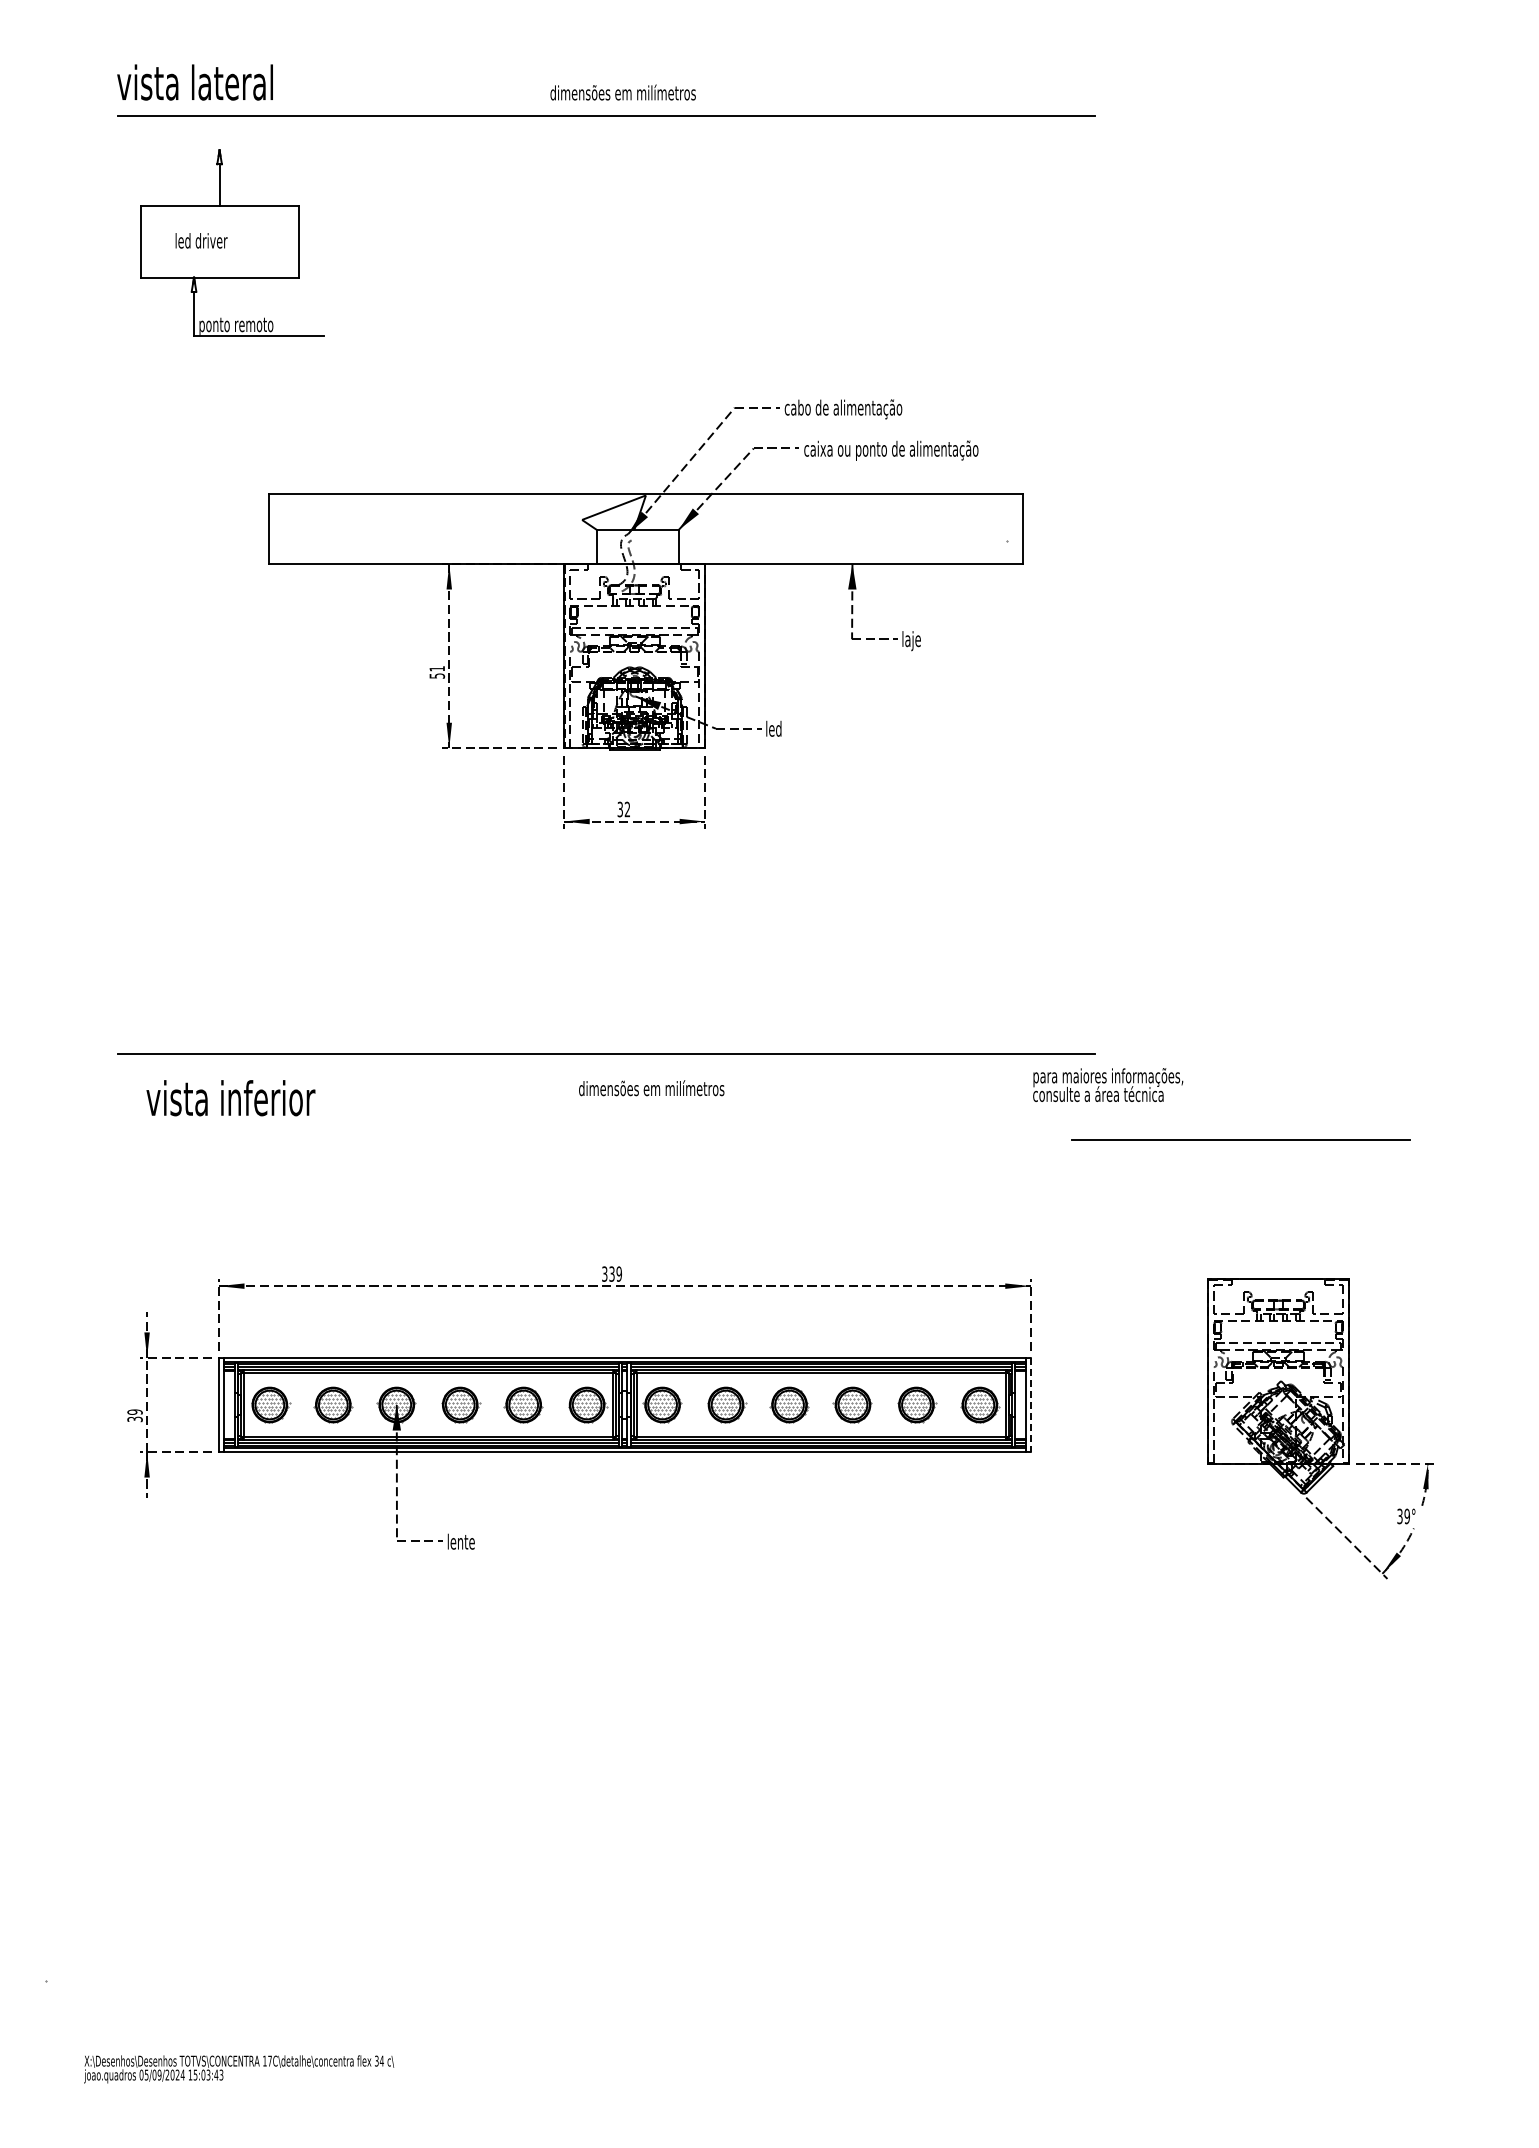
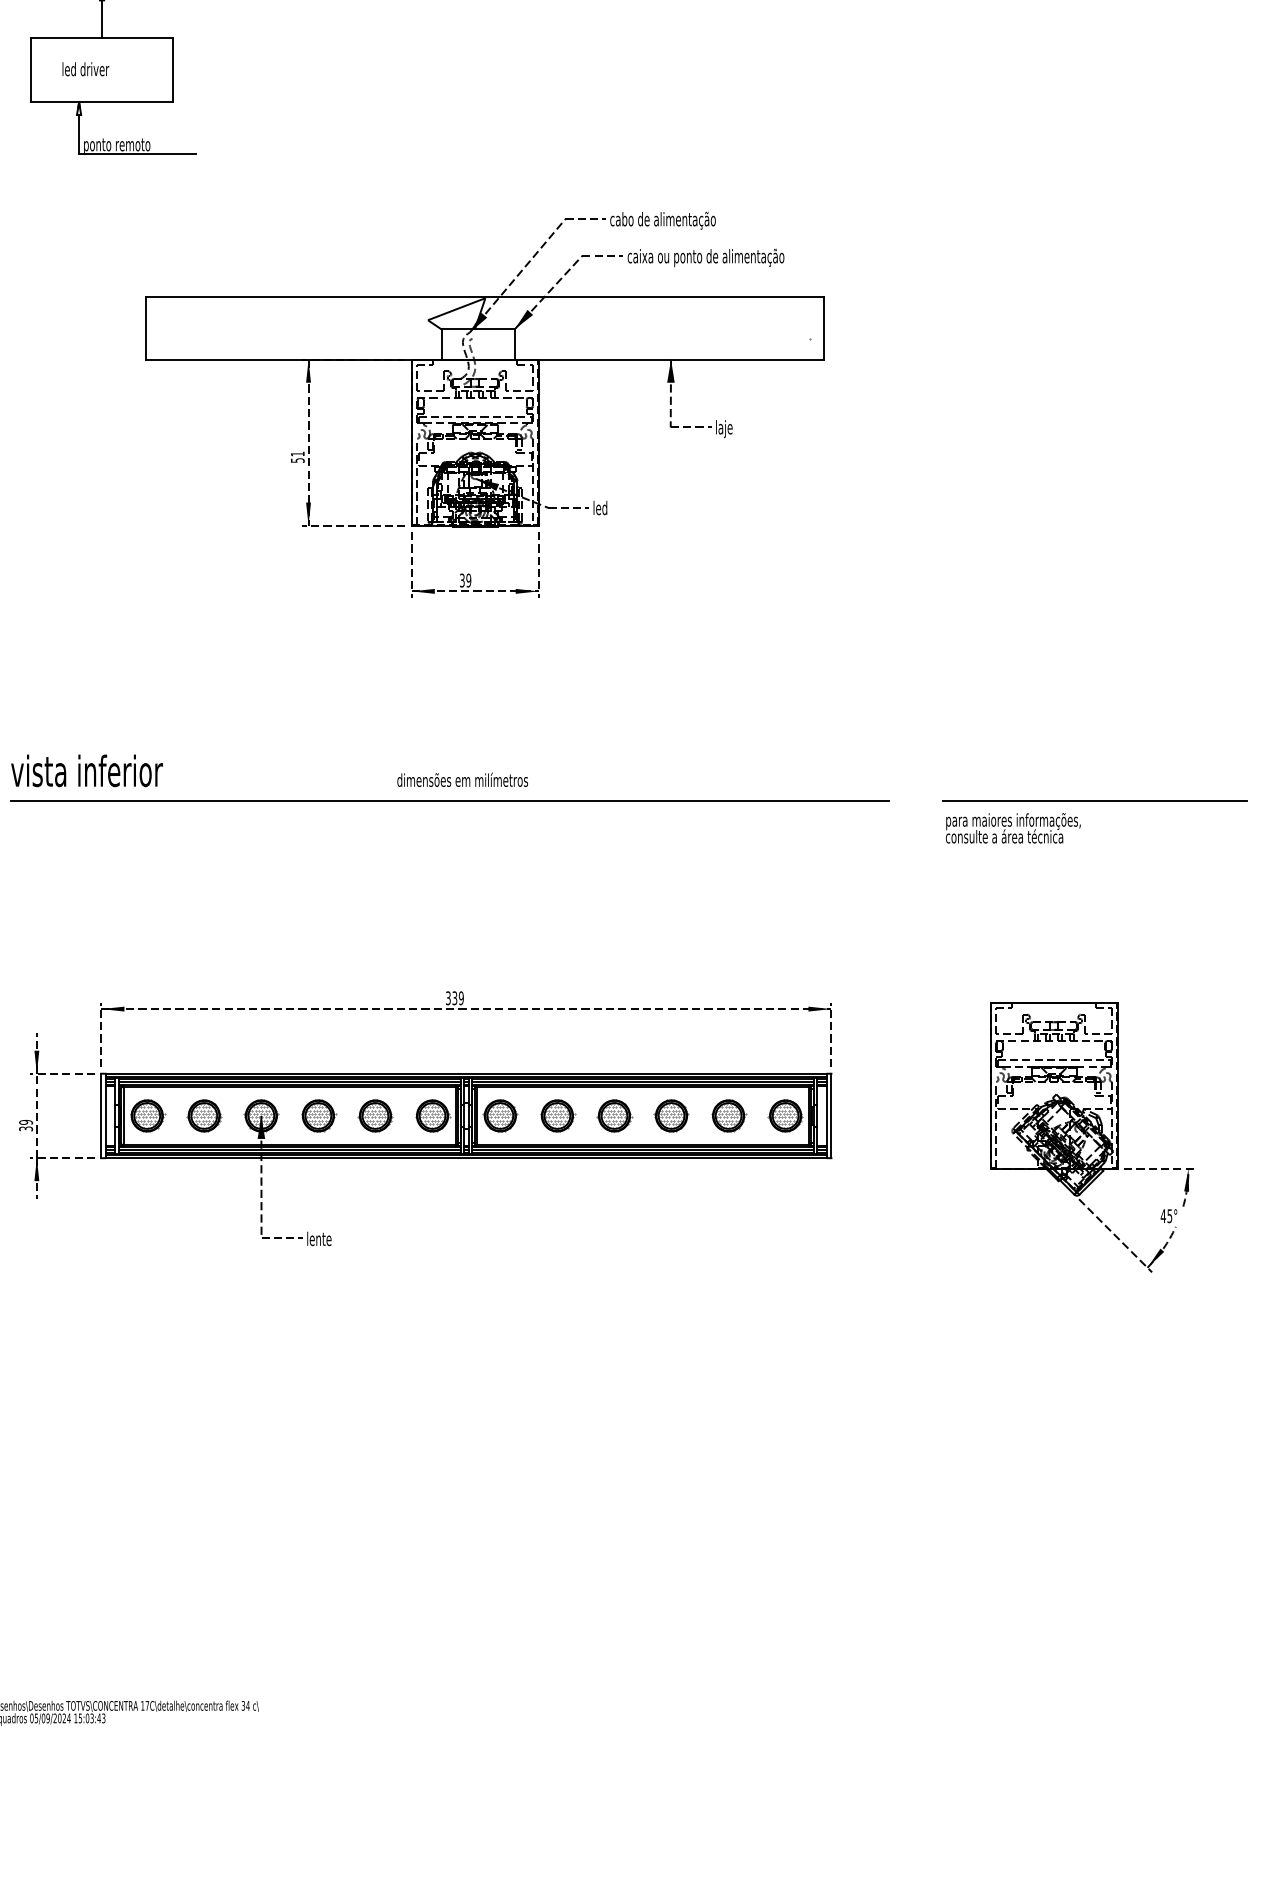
text: (627, 809) -> (468, 580), 32 -> 39
text: (1108, 1084) -> (1013, 827), moved
text: (651, 1088) -> (462, 780), moved
text: (230, 1098) -> (86, 771), moved
line: (1240, 1139) -> (1094, 799), moved
line: (1030, 1405) -> (831, 1116), dashed -> solid
text: (1403, 1516) -> (1166, 1216), 39° -> 45°

